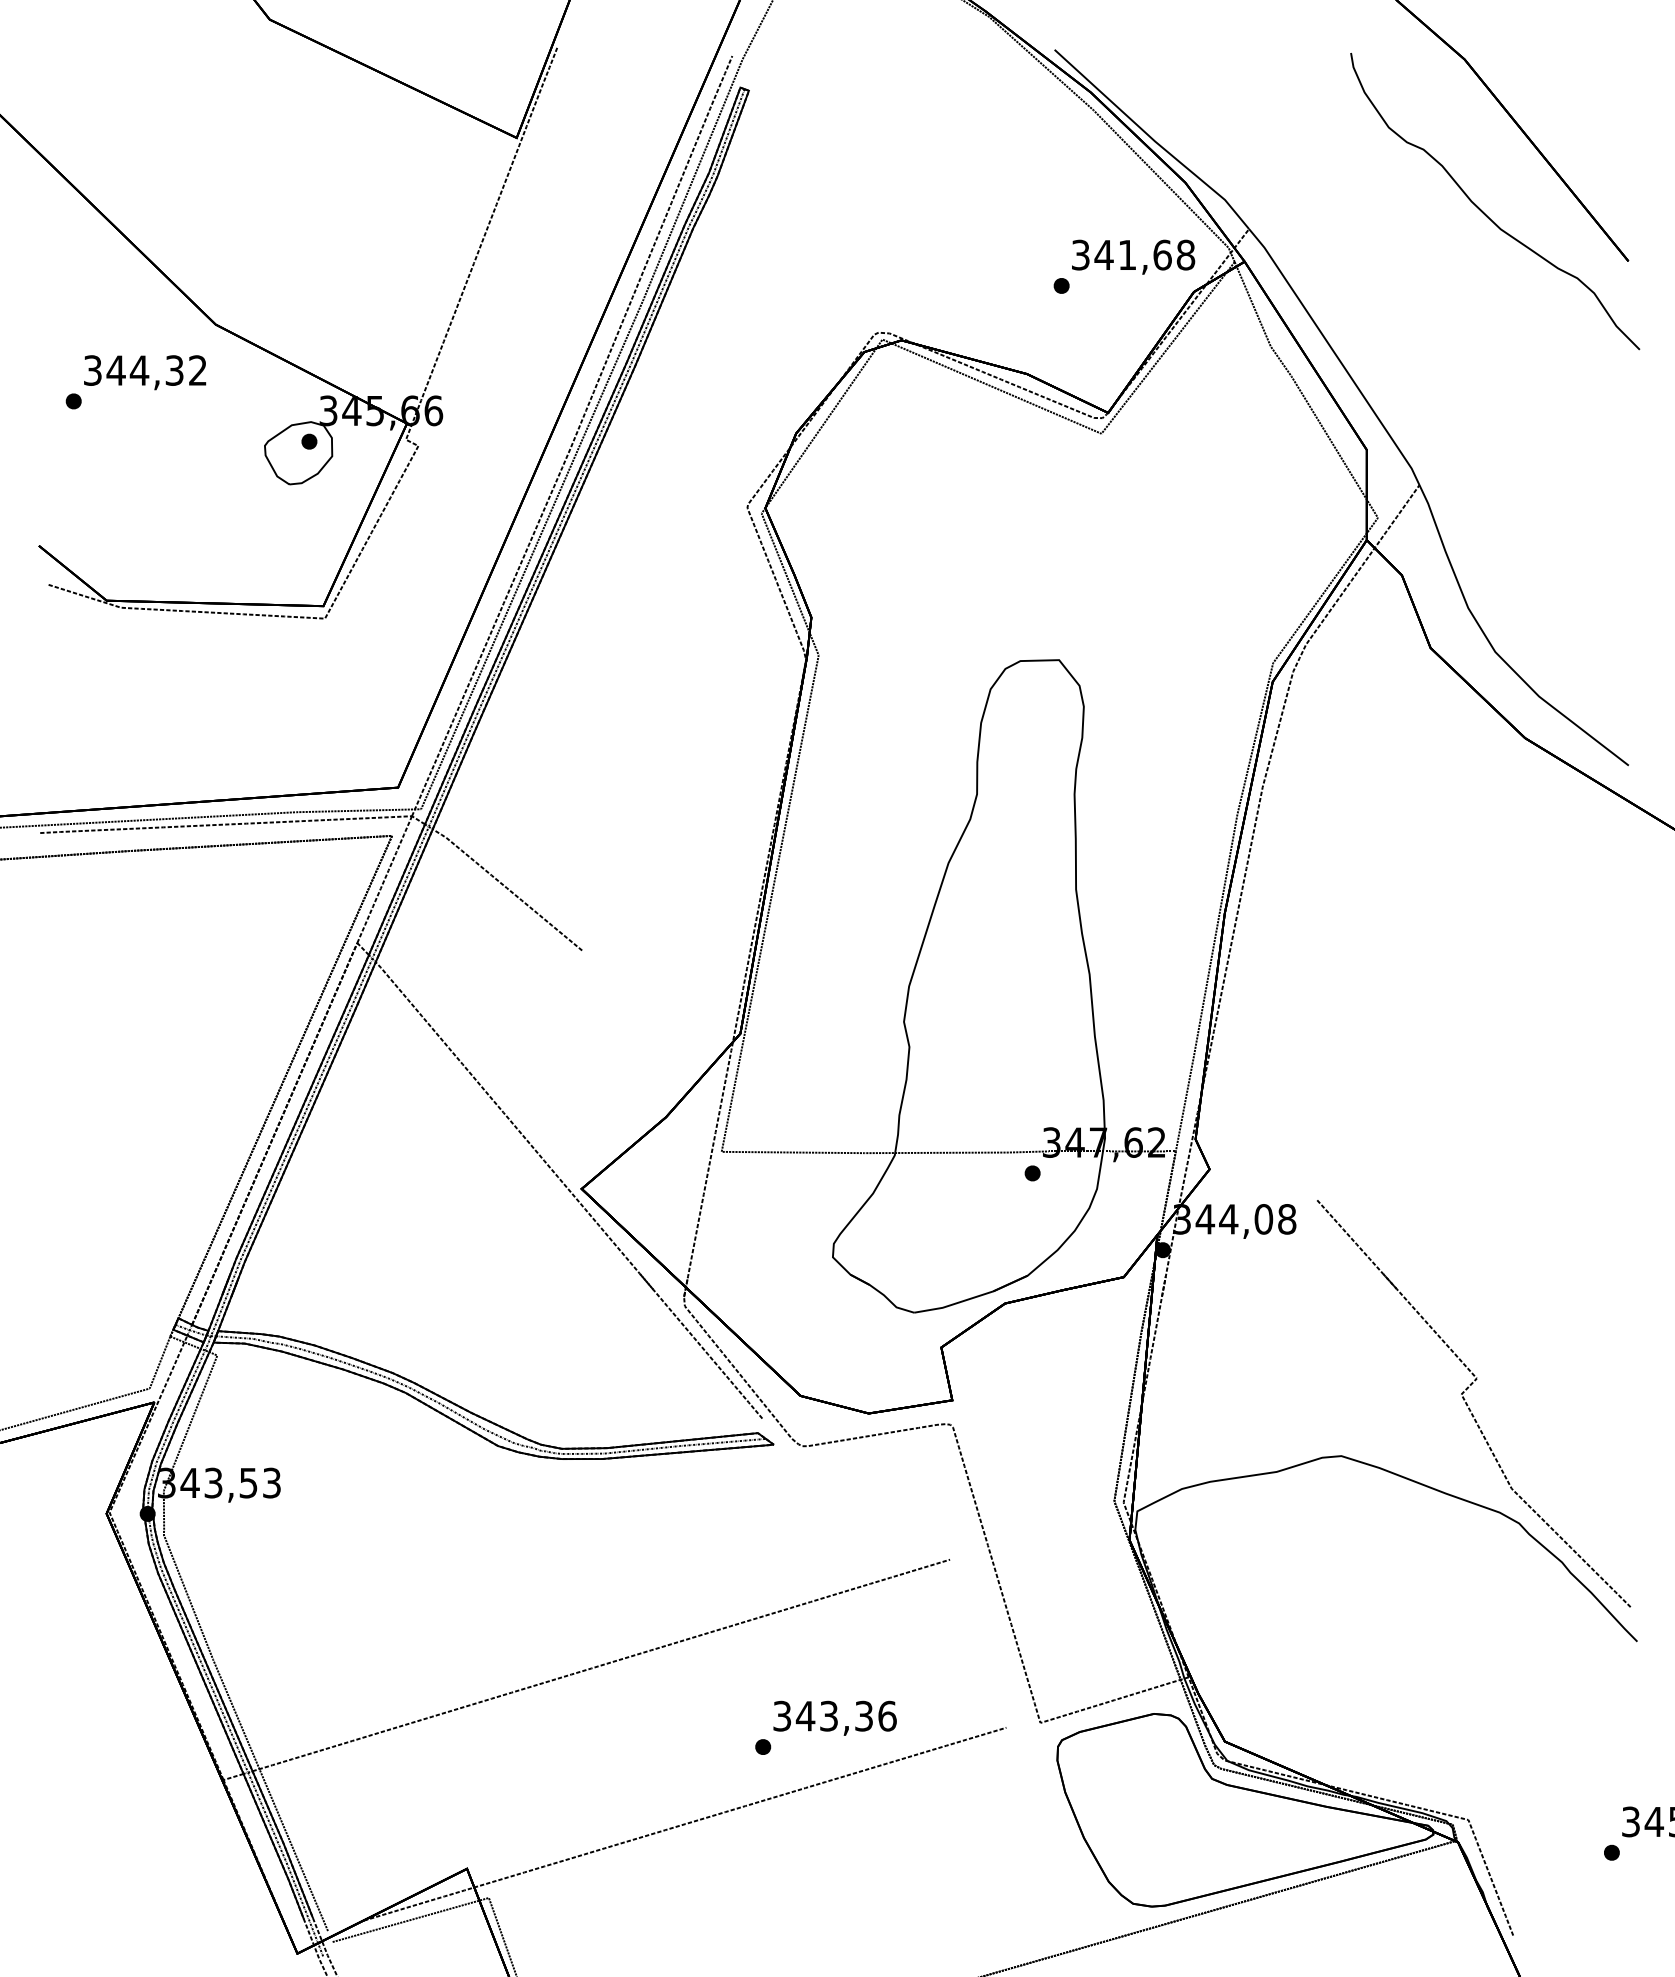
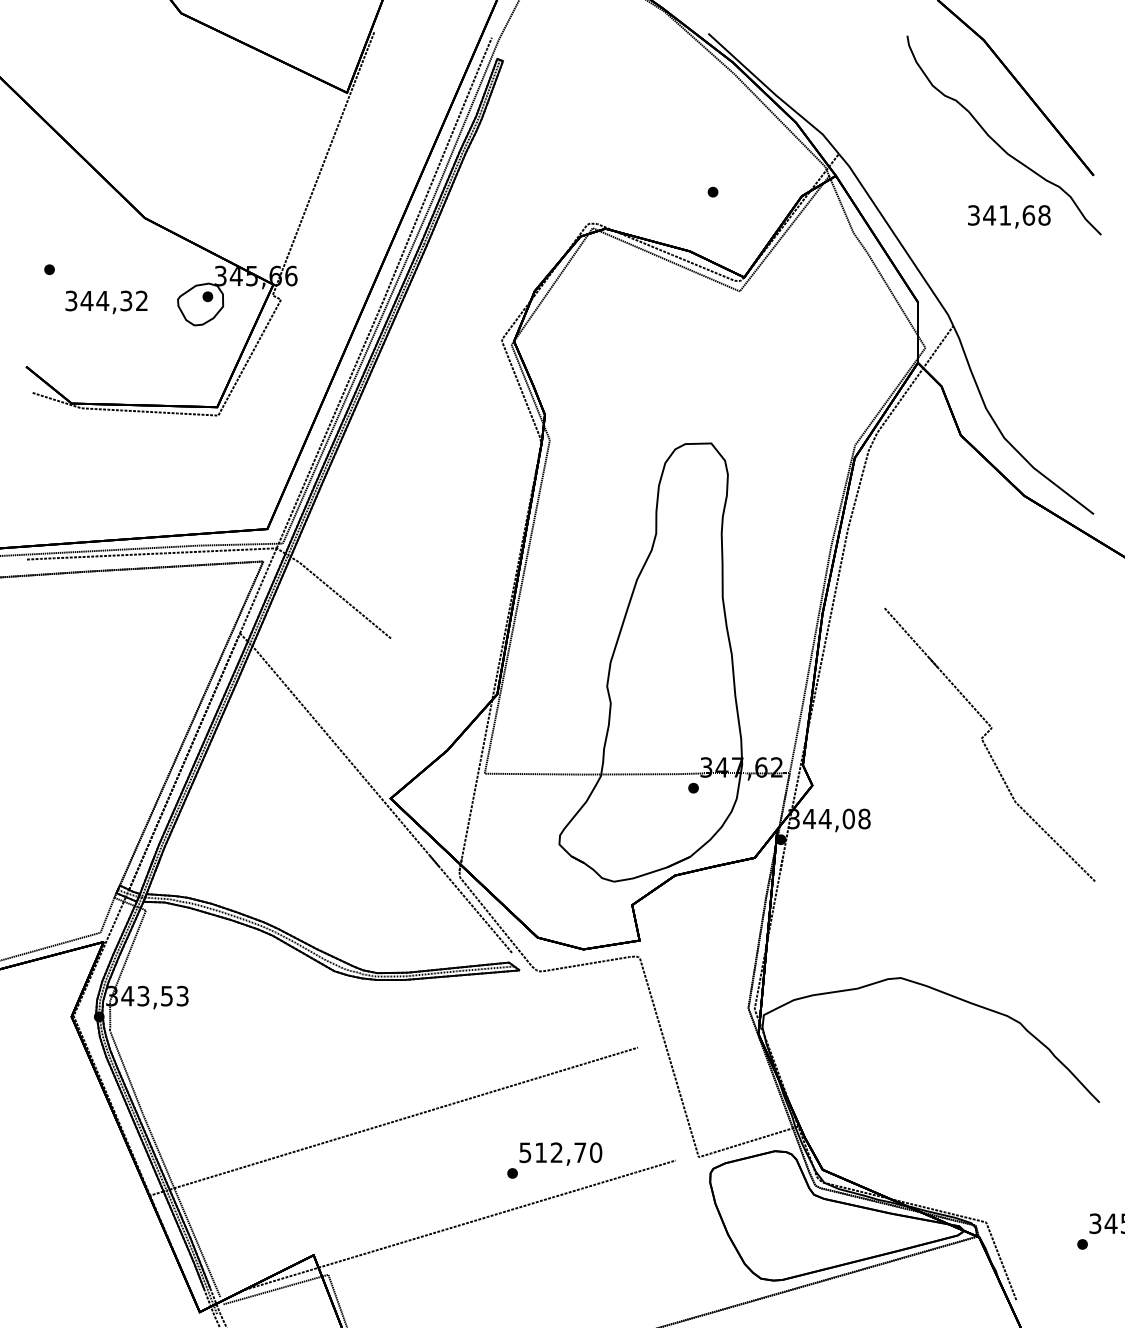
text: (1133, 256) -> (1009, 216), moved
text: (145, 372) -> (106, 302), moved
part: (1473, 1403) -> (989, 744), moved
text: (836, 1715) -> (561, 1152), 343,36 -> 512,70

